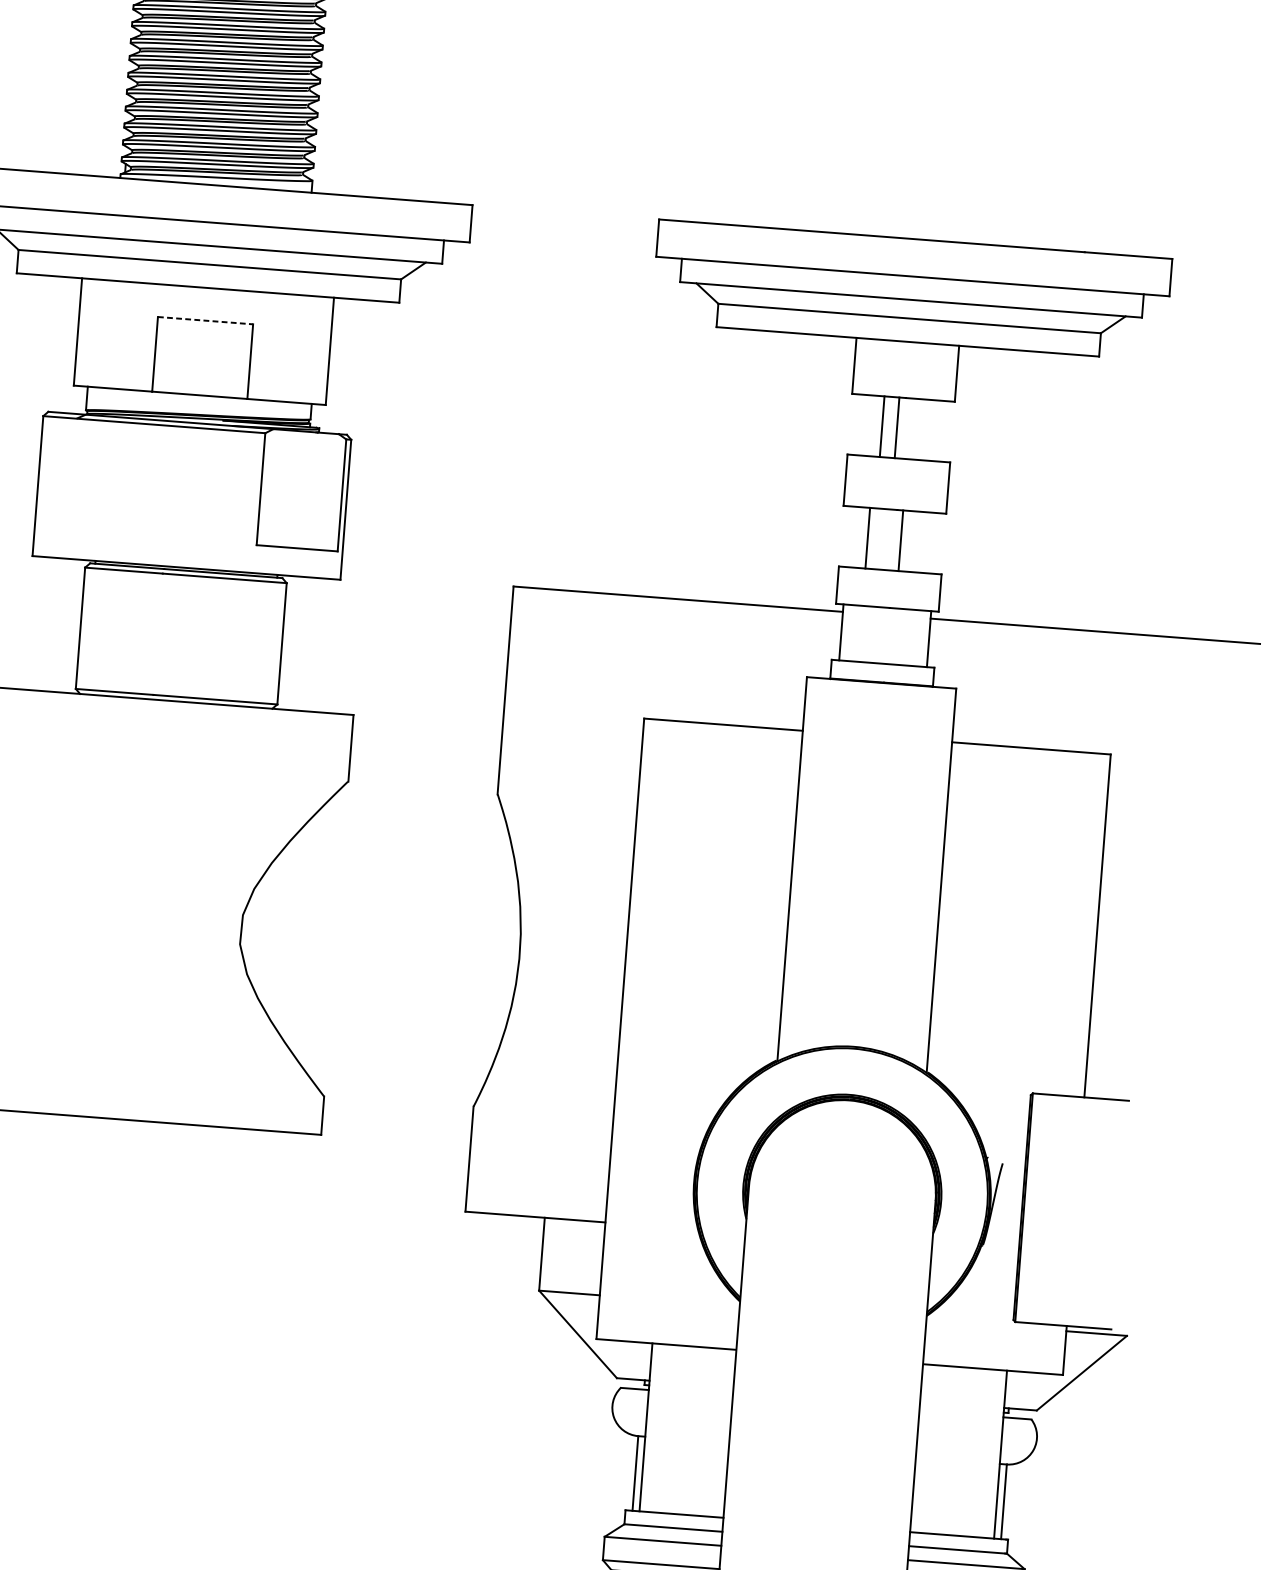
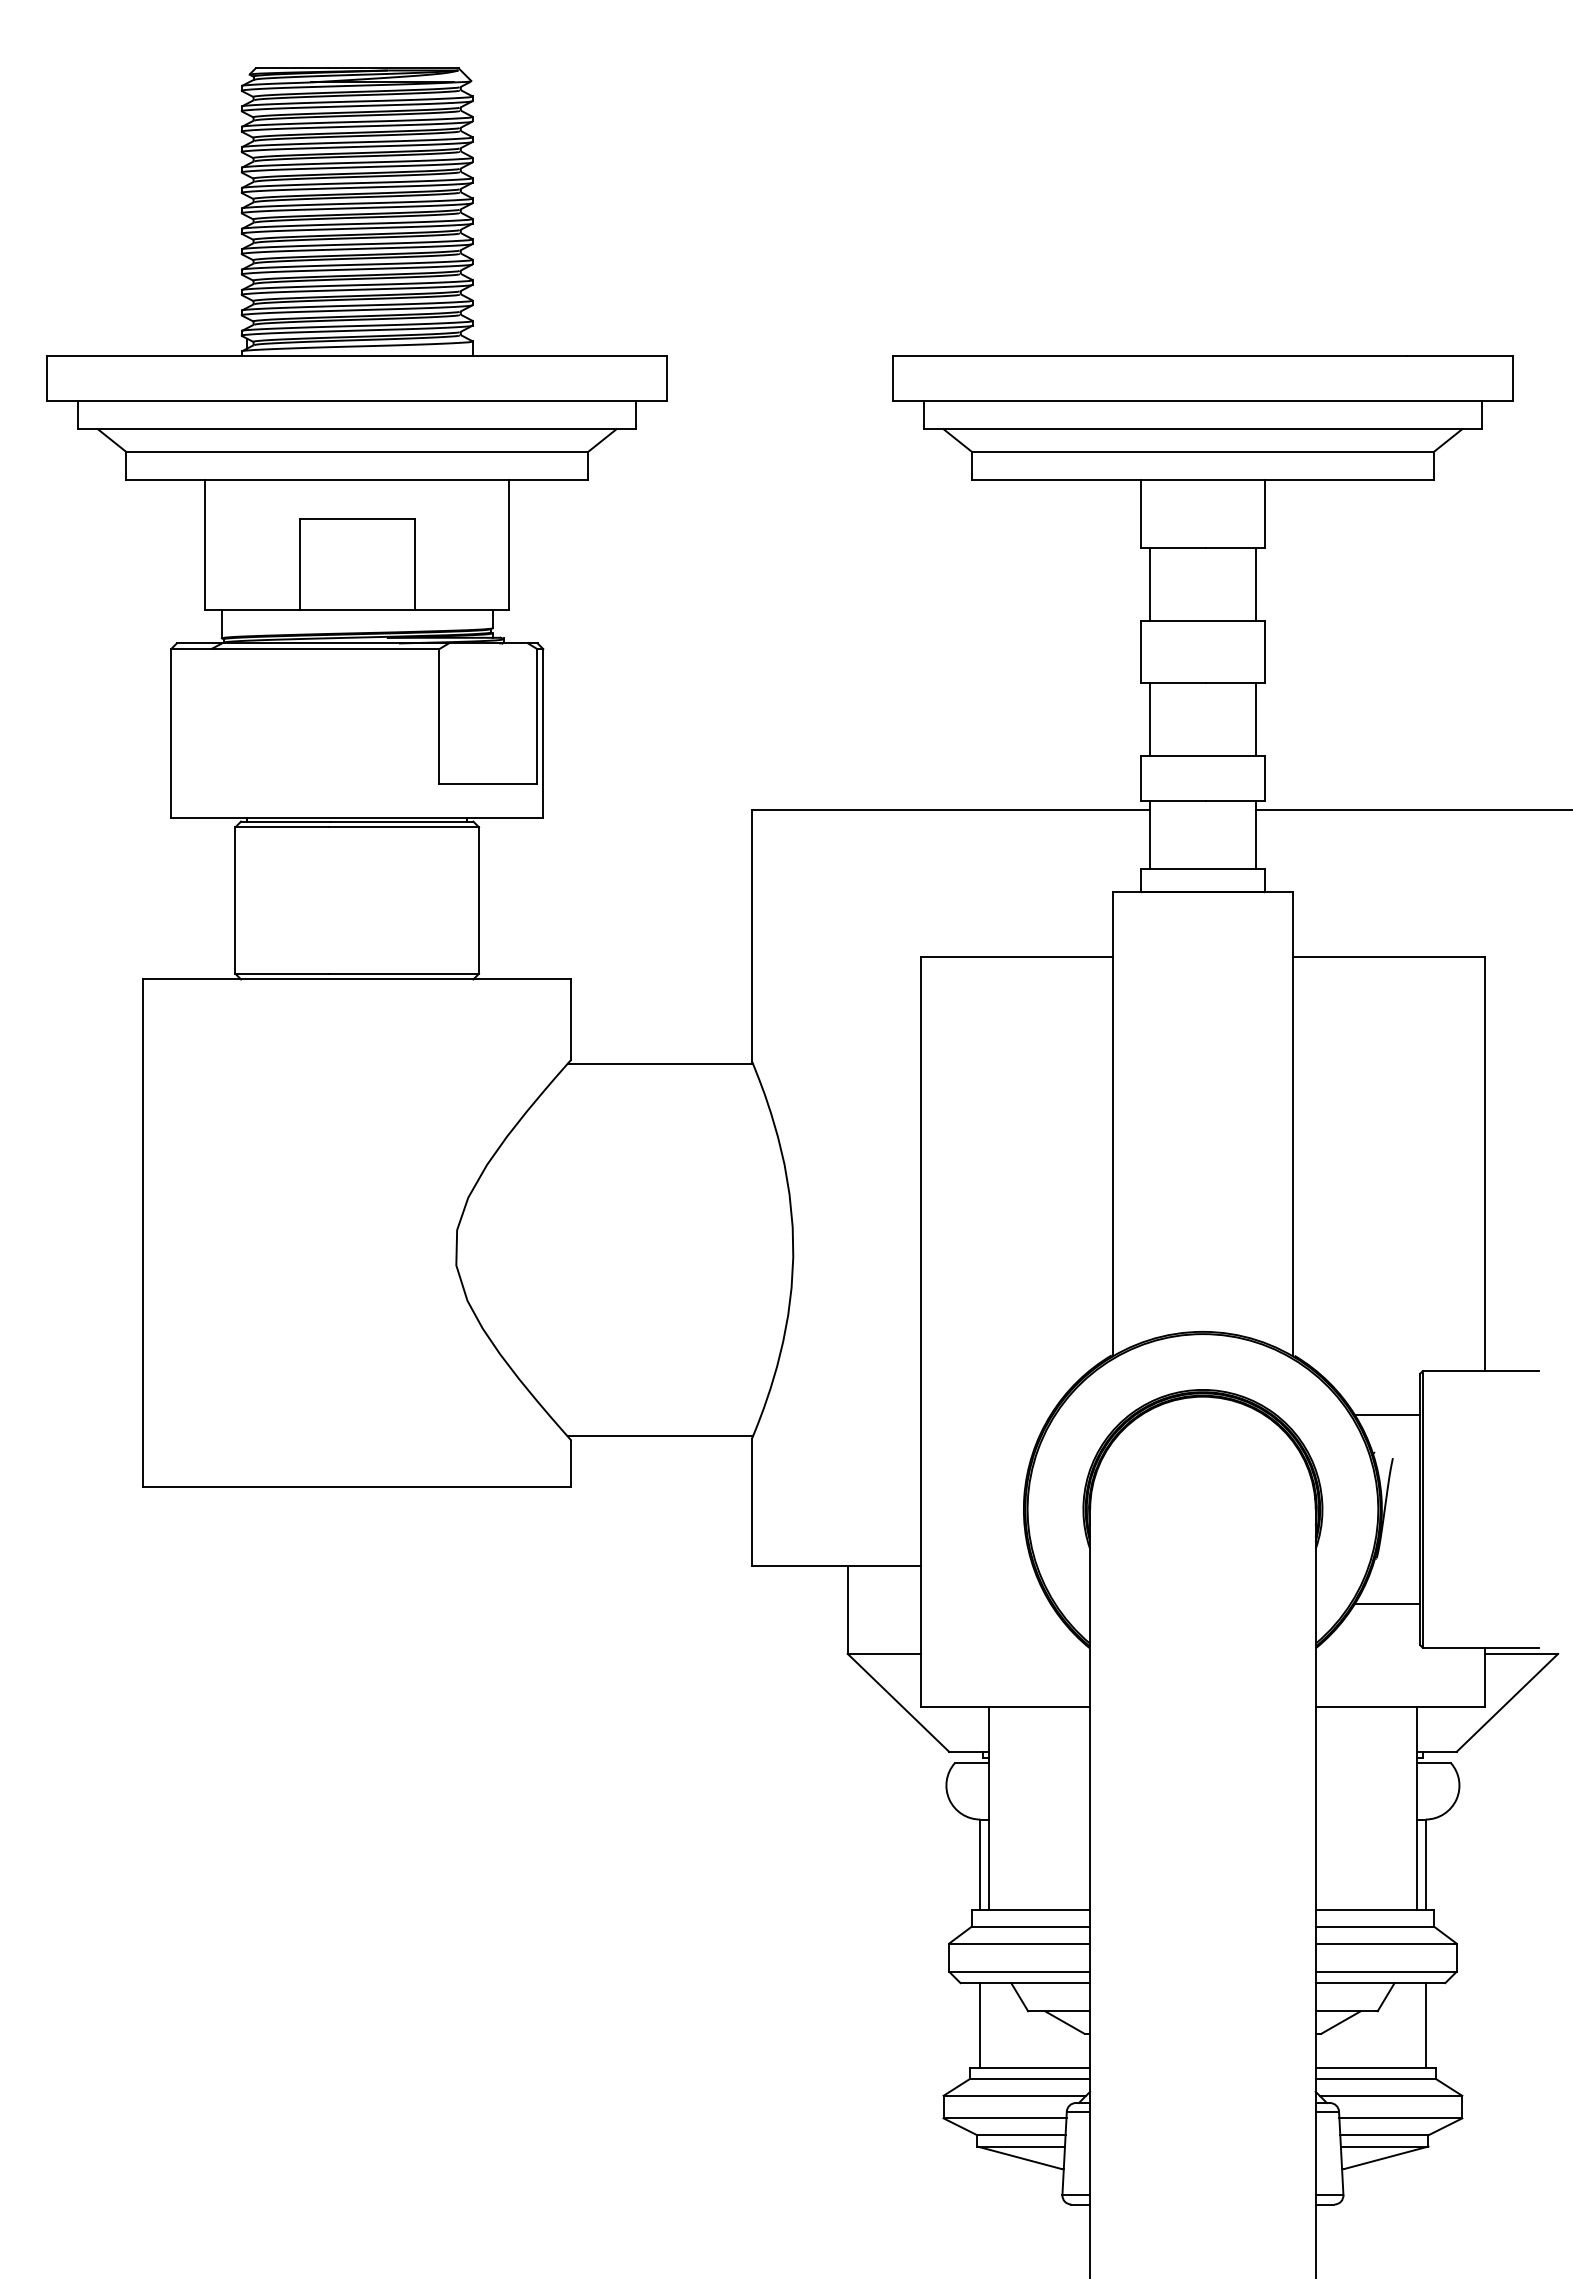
line: (205, 320) -> (357, 519), dashed -> solid
line: (881, 426) -> (1255, 583), moved
line: (896, 427) -> (1149, 583), moved
line: (867, 538) -> (1255, 719), moved
line: (900, 540) -> (1149, 719), moved
line: (421, 791) -> (660, 1064), added
line: (398, 1098) -> (660, 1436), added
line: (1001, 1126) -> (1387, 1414), added
line: (988, 1284) -> (1387, 1604), added

